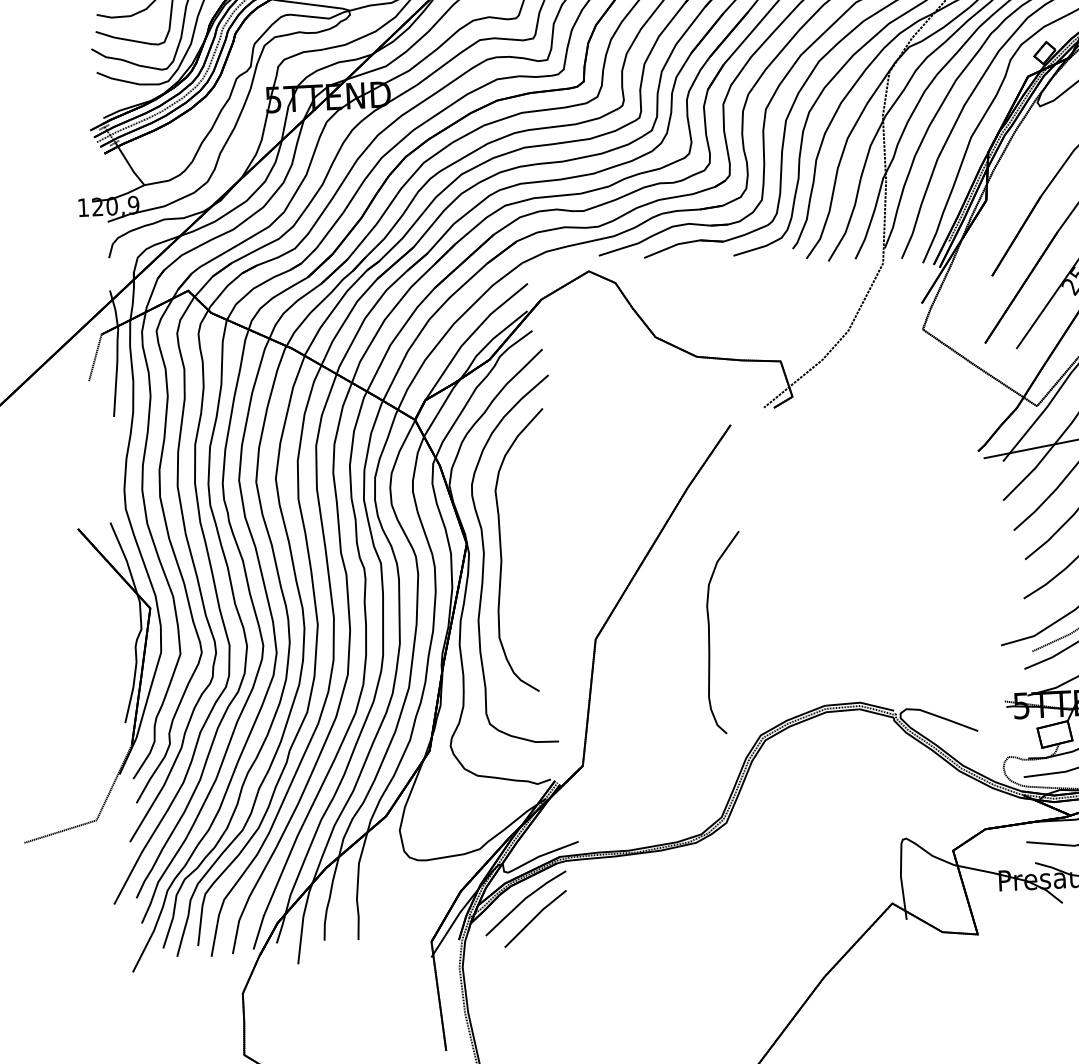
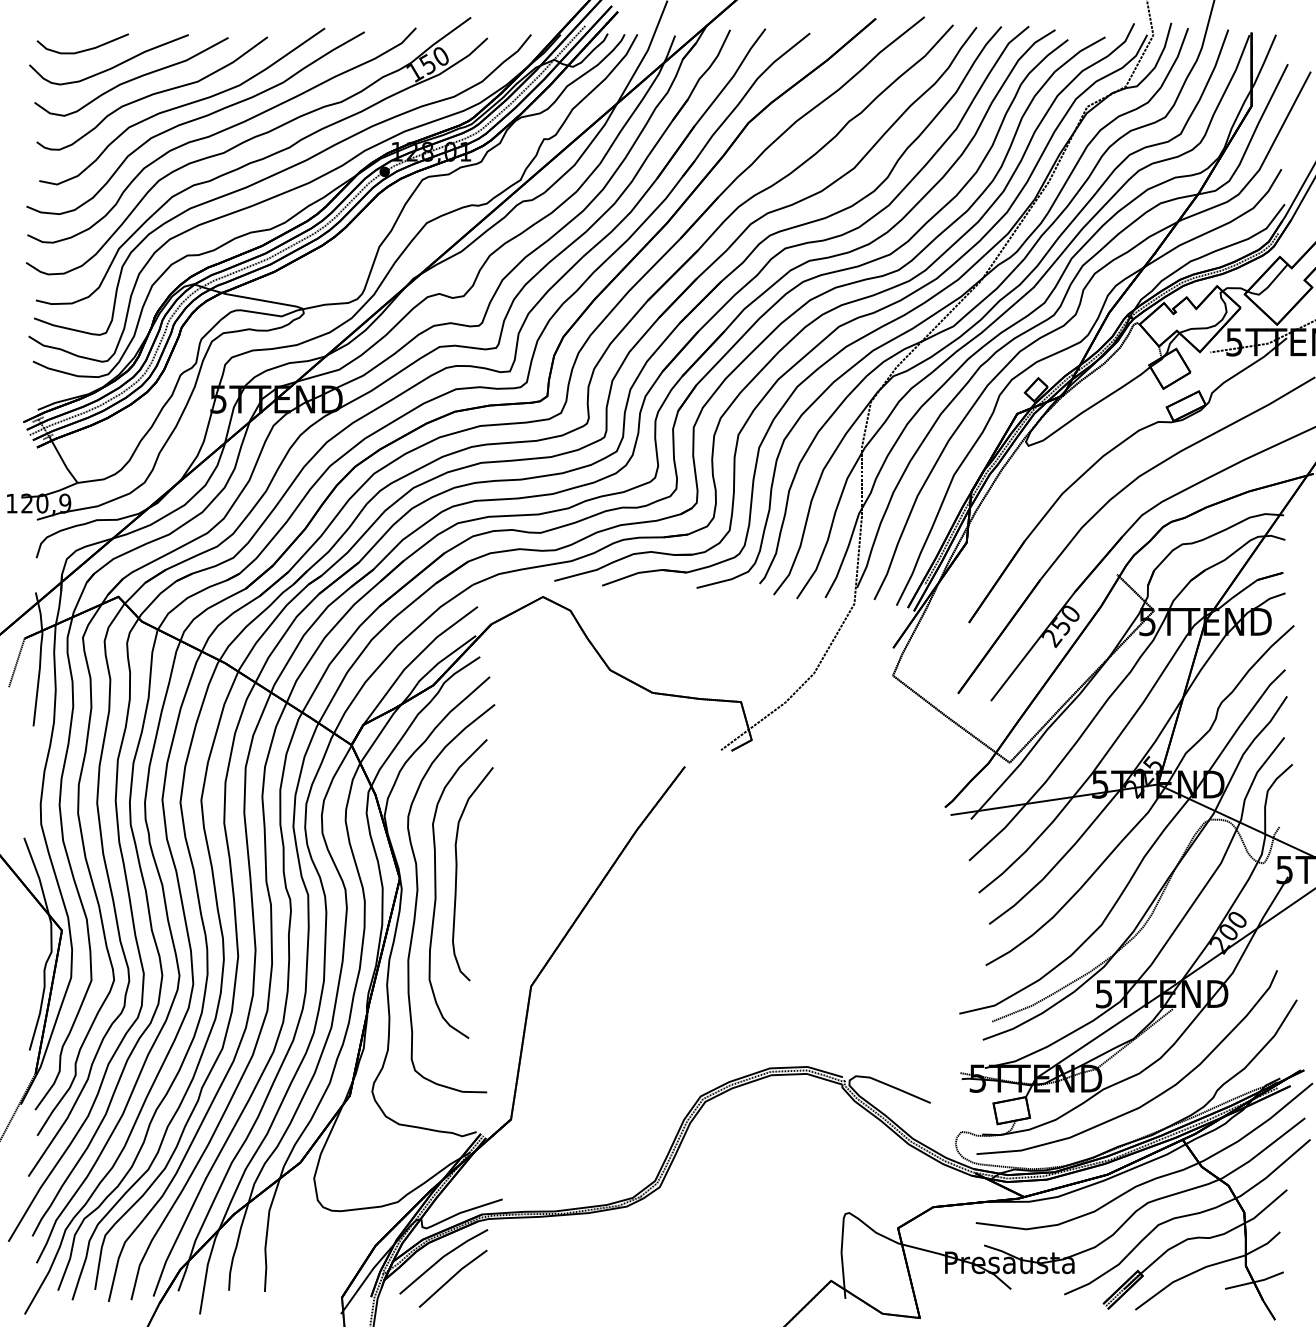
part: (710, 633) -> (457, 874), moved

